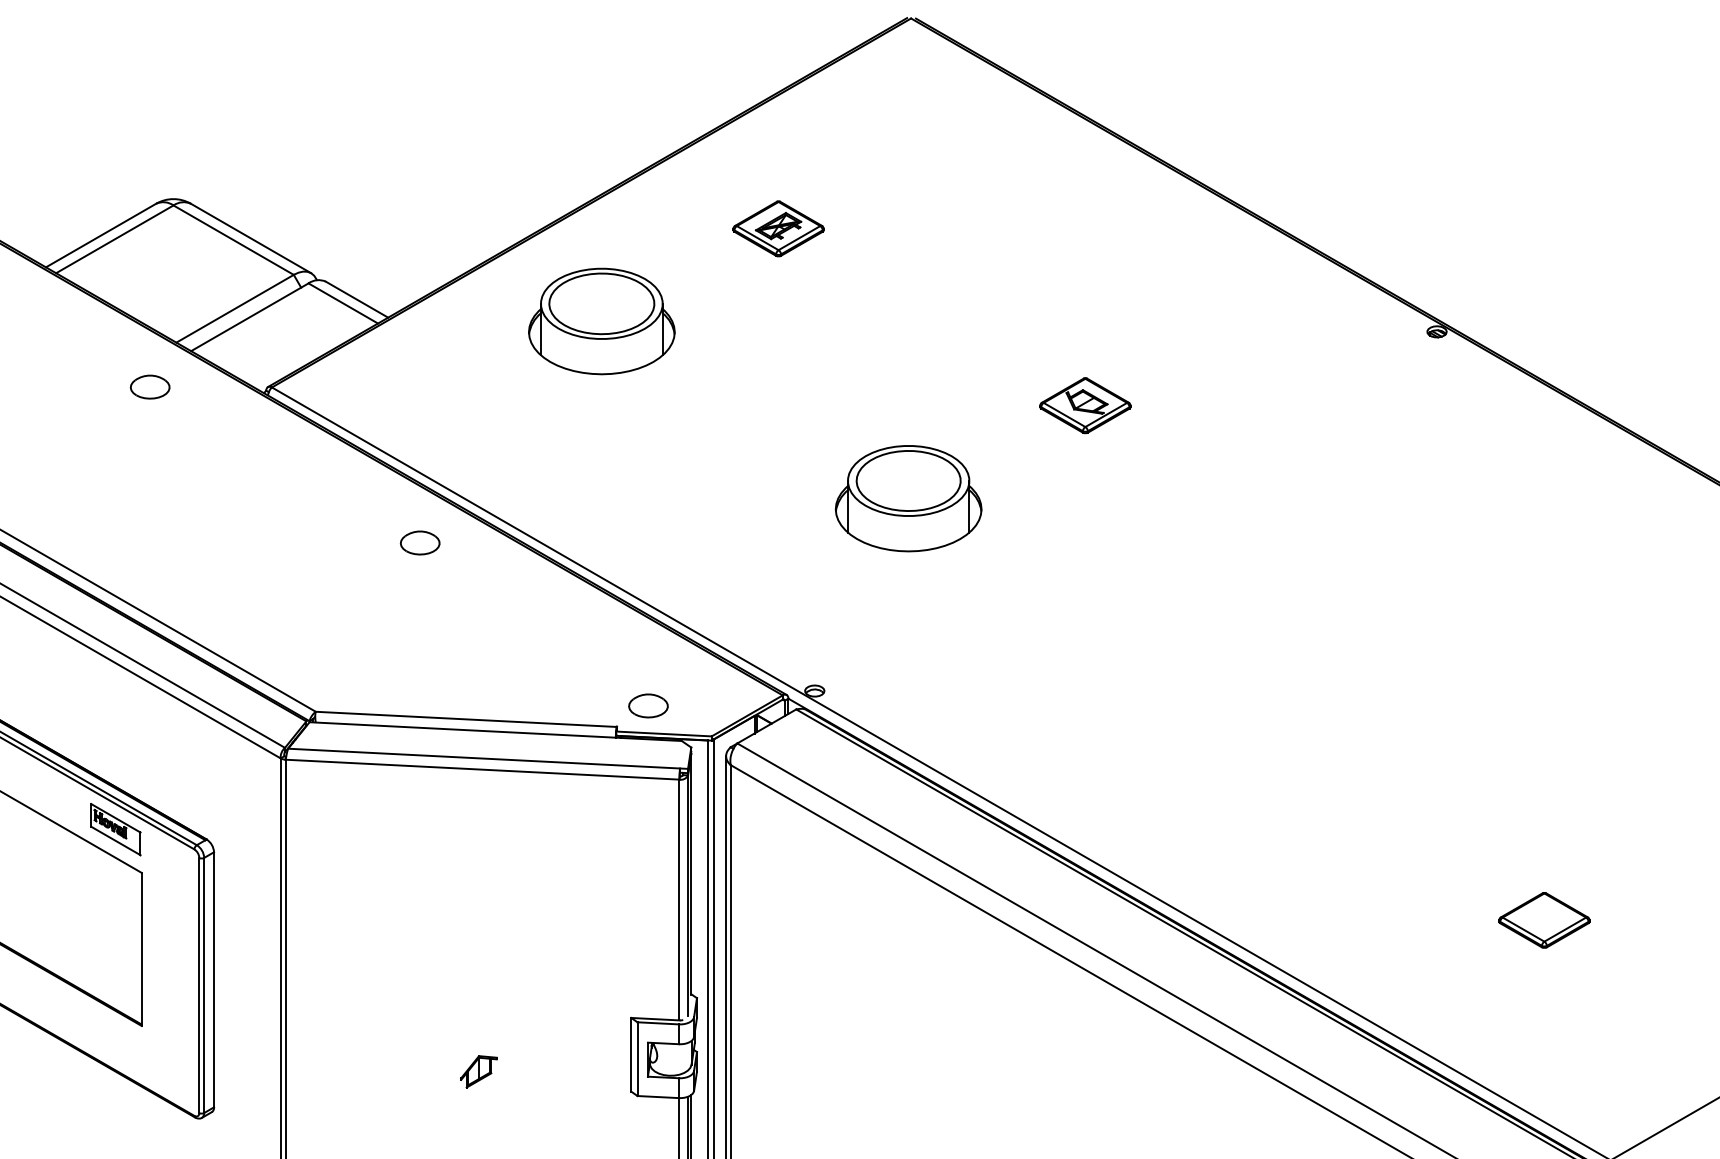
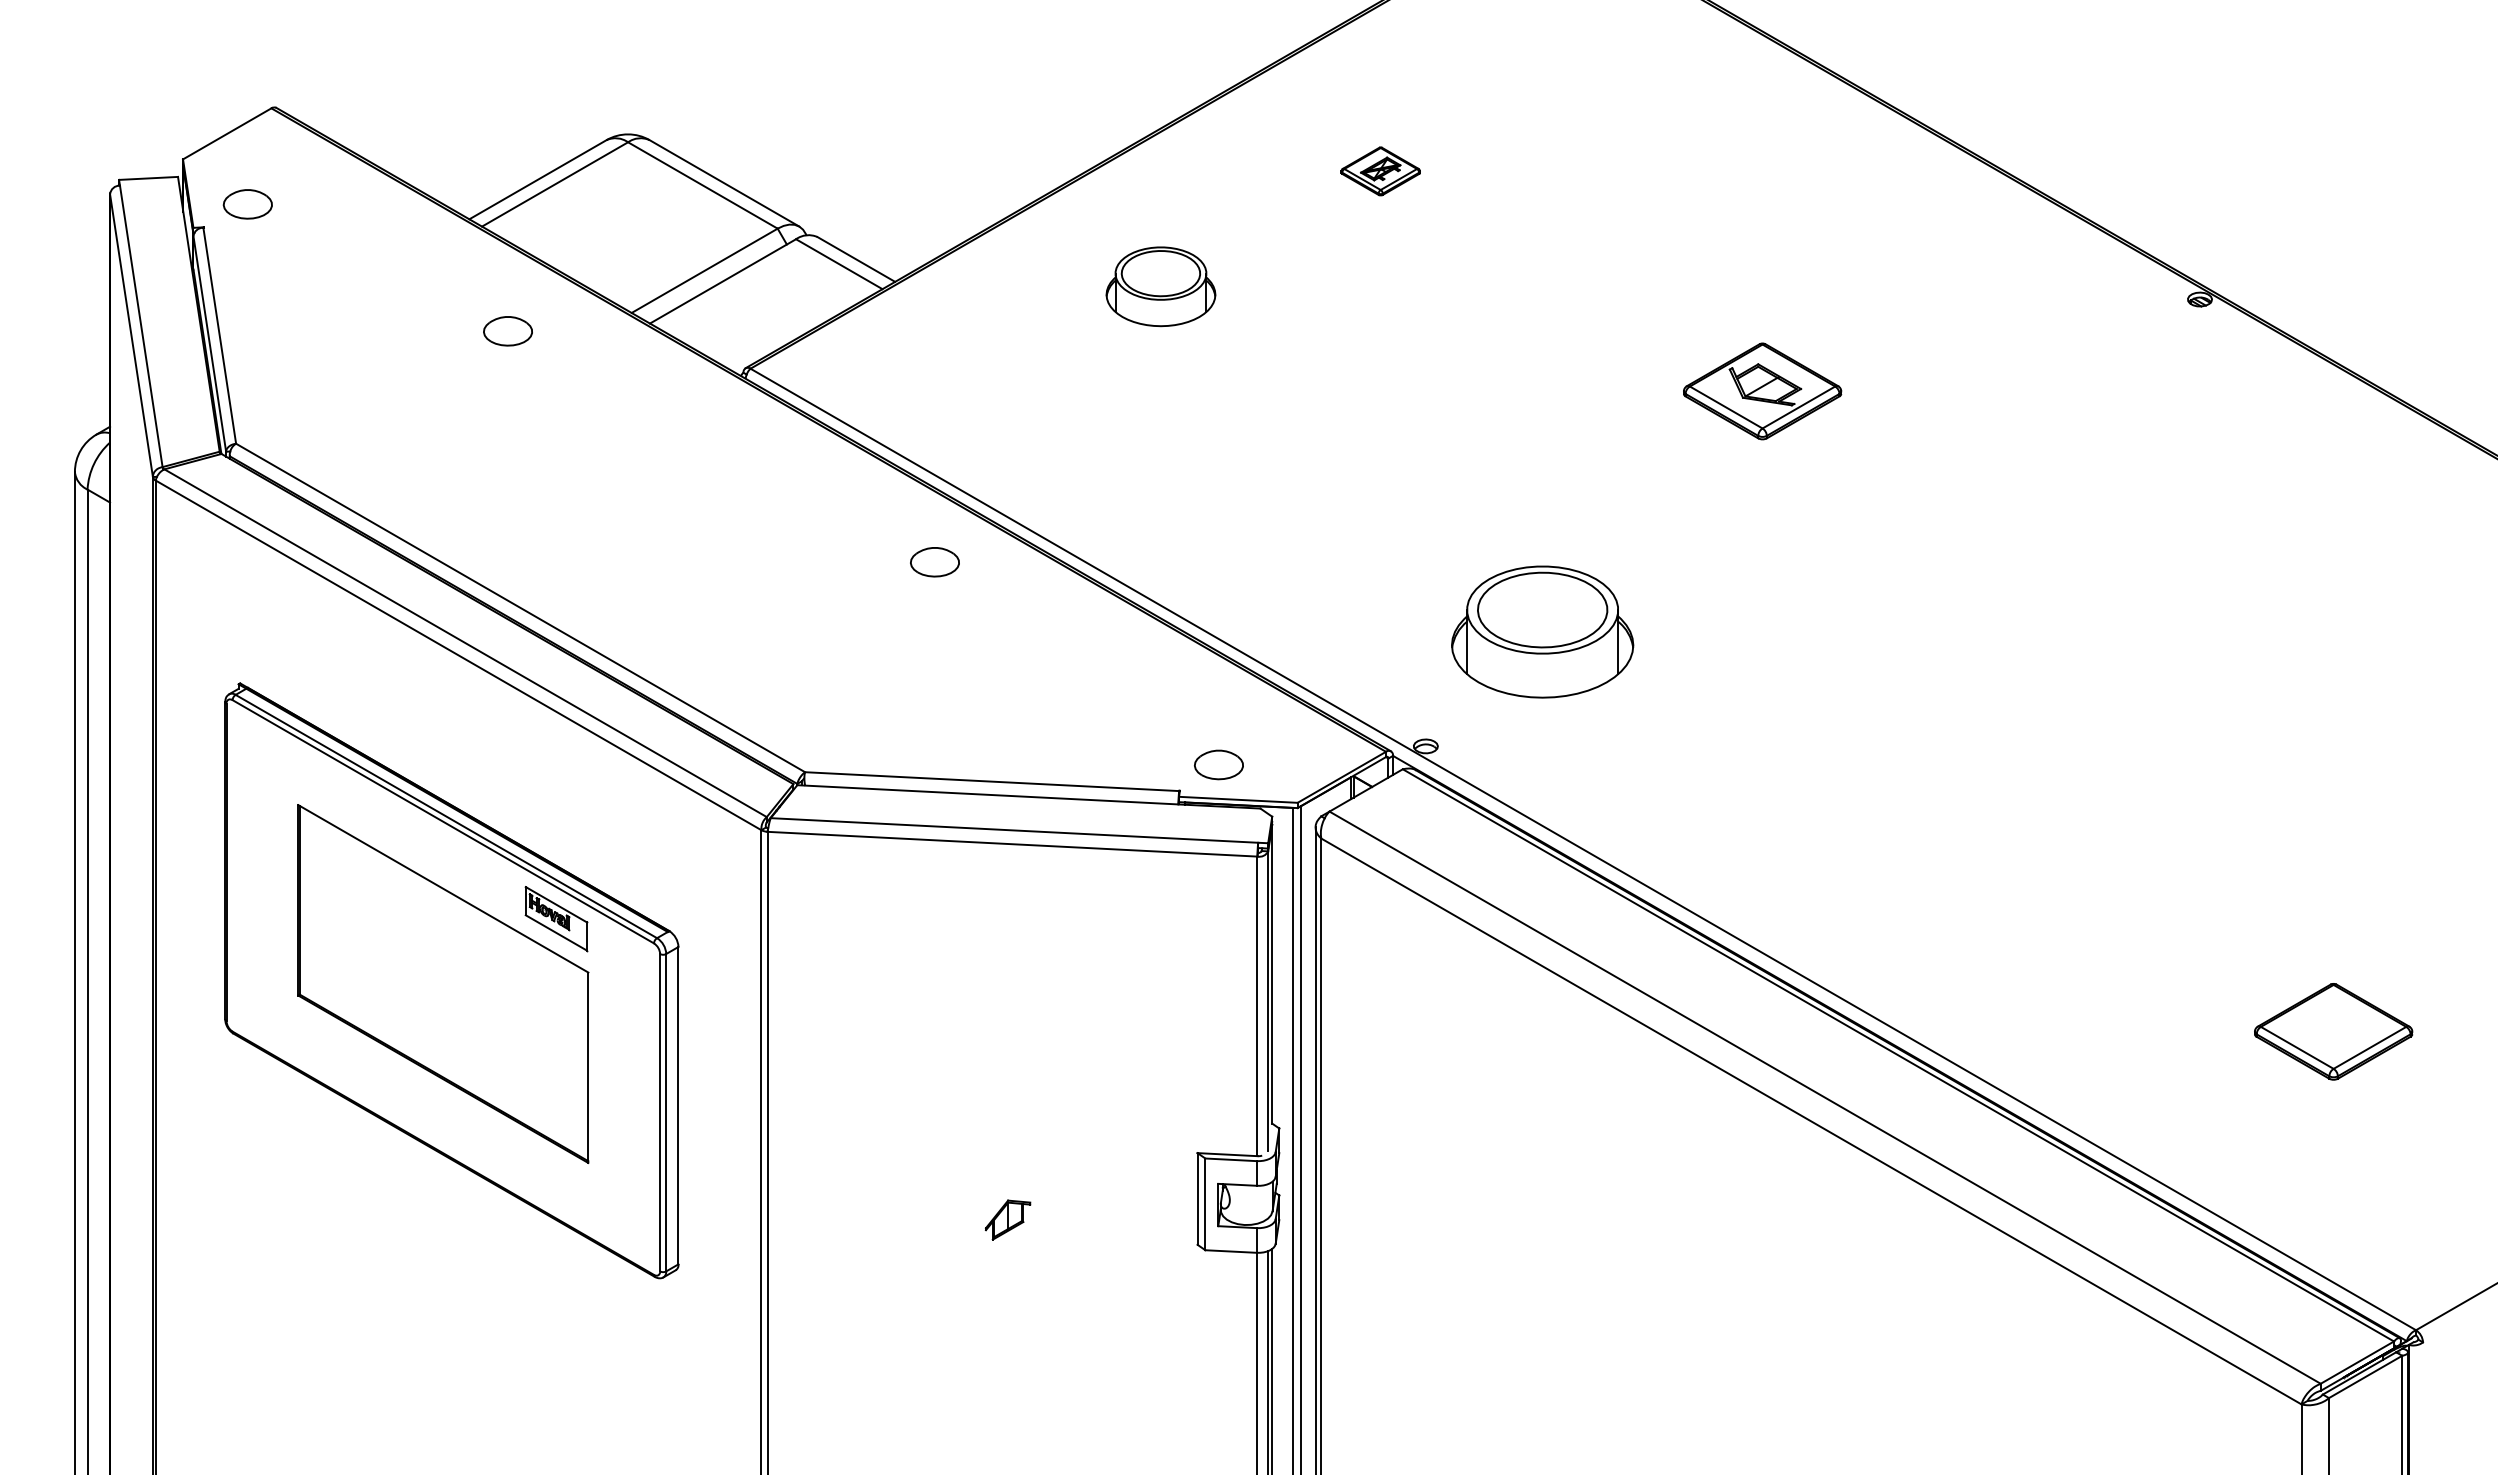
part: (778, 228) -> (1380, 171), size x0.7
part: (601, 321) -> (1160, 286), size x0.6
part: (149, 387) -> (507, 331), moved
part: (1085, 405) -> (1762, 391), size x1.4
part: (908, 498) -> (1542, 631), moved
part: (1544, 920) -> (2333, 1031), size x1.4

